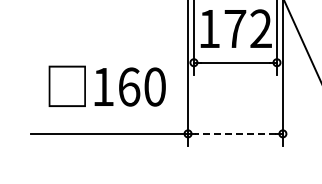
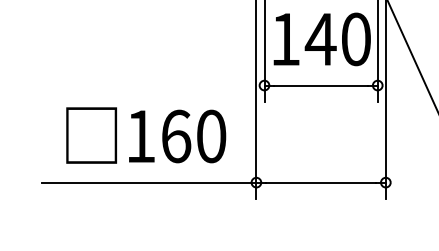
text: (247, 28) -> (337, 38), 172 -> 140
text: (106, 85) -> (145, 134), moved
line: (234, 133) -> (319, 182), dashed -> solid

